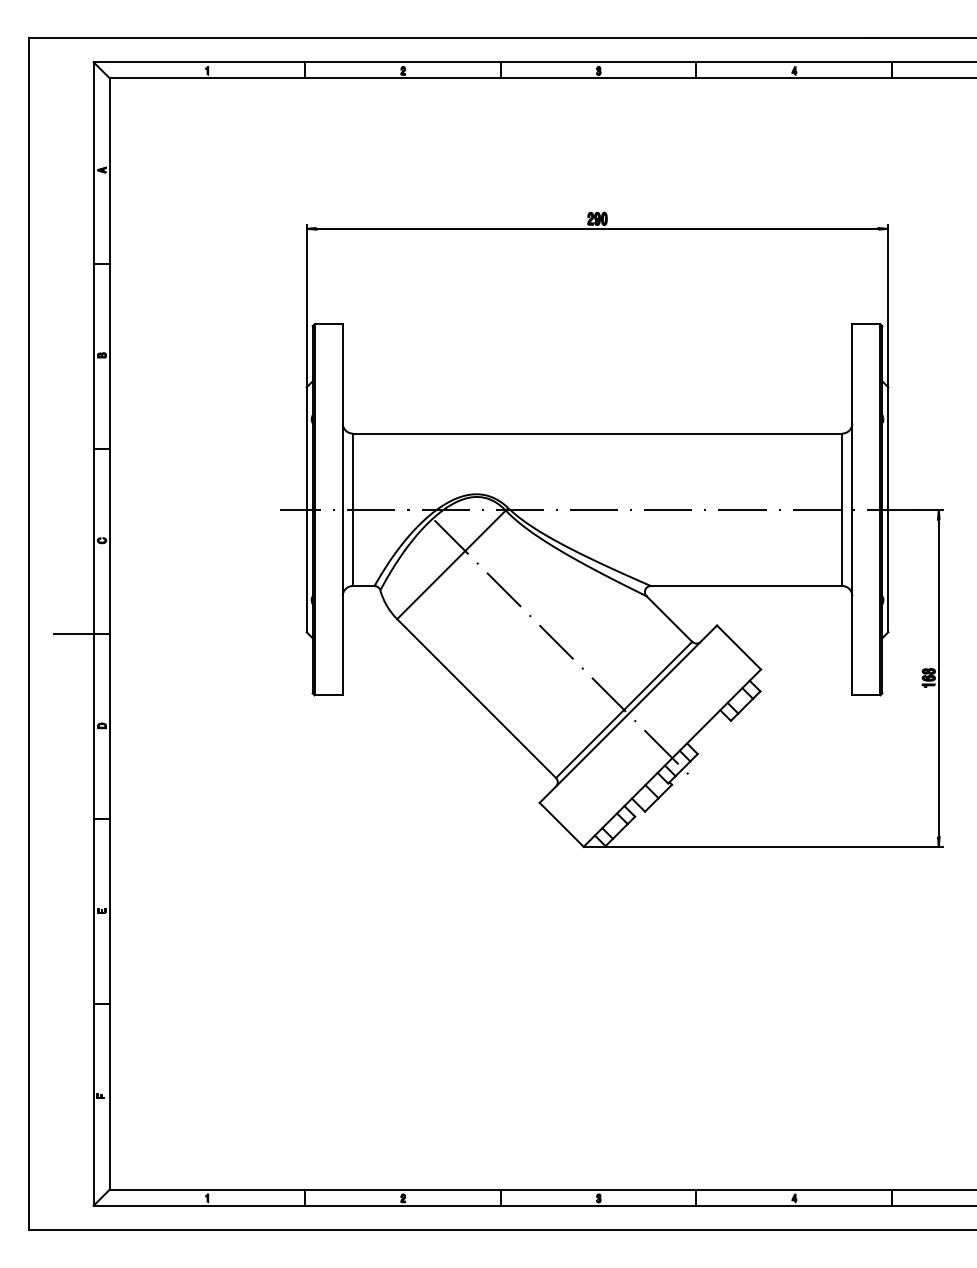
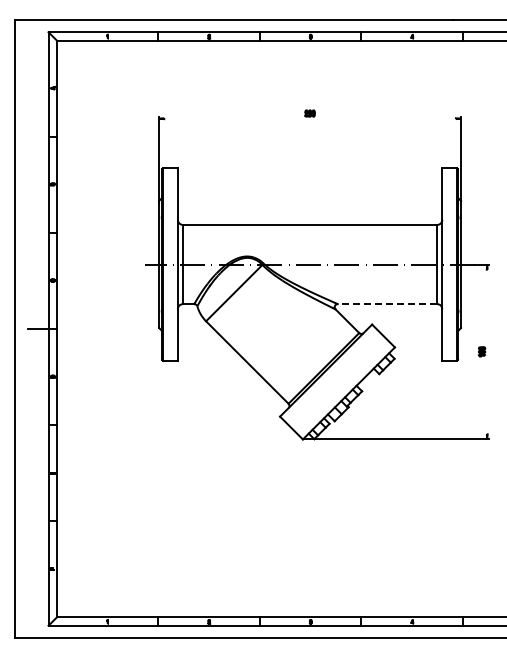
line: (596, 228) -> (309, 118), removed
line: (746, 586) -> (387, 304), solid -> dashed
line: (563, 648) -> (292, 336), removed
line: (939, 677) -> (487, 351), removed

